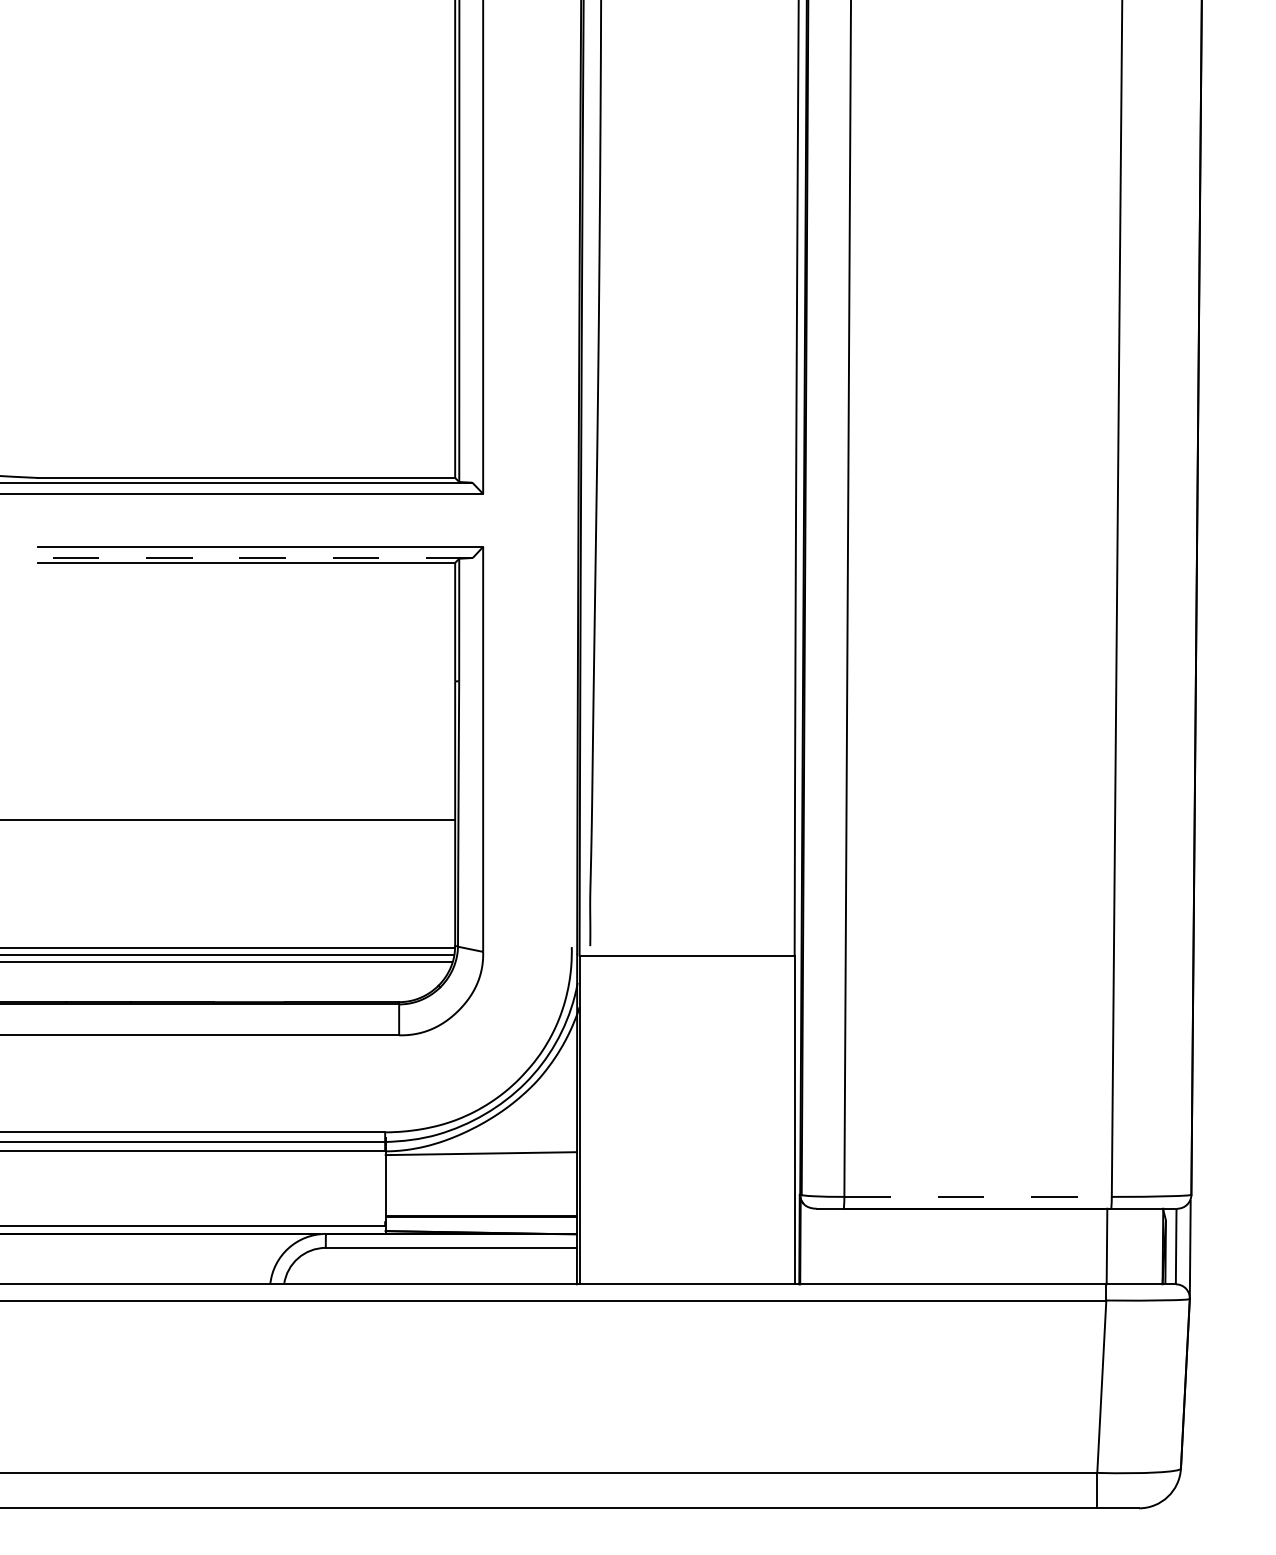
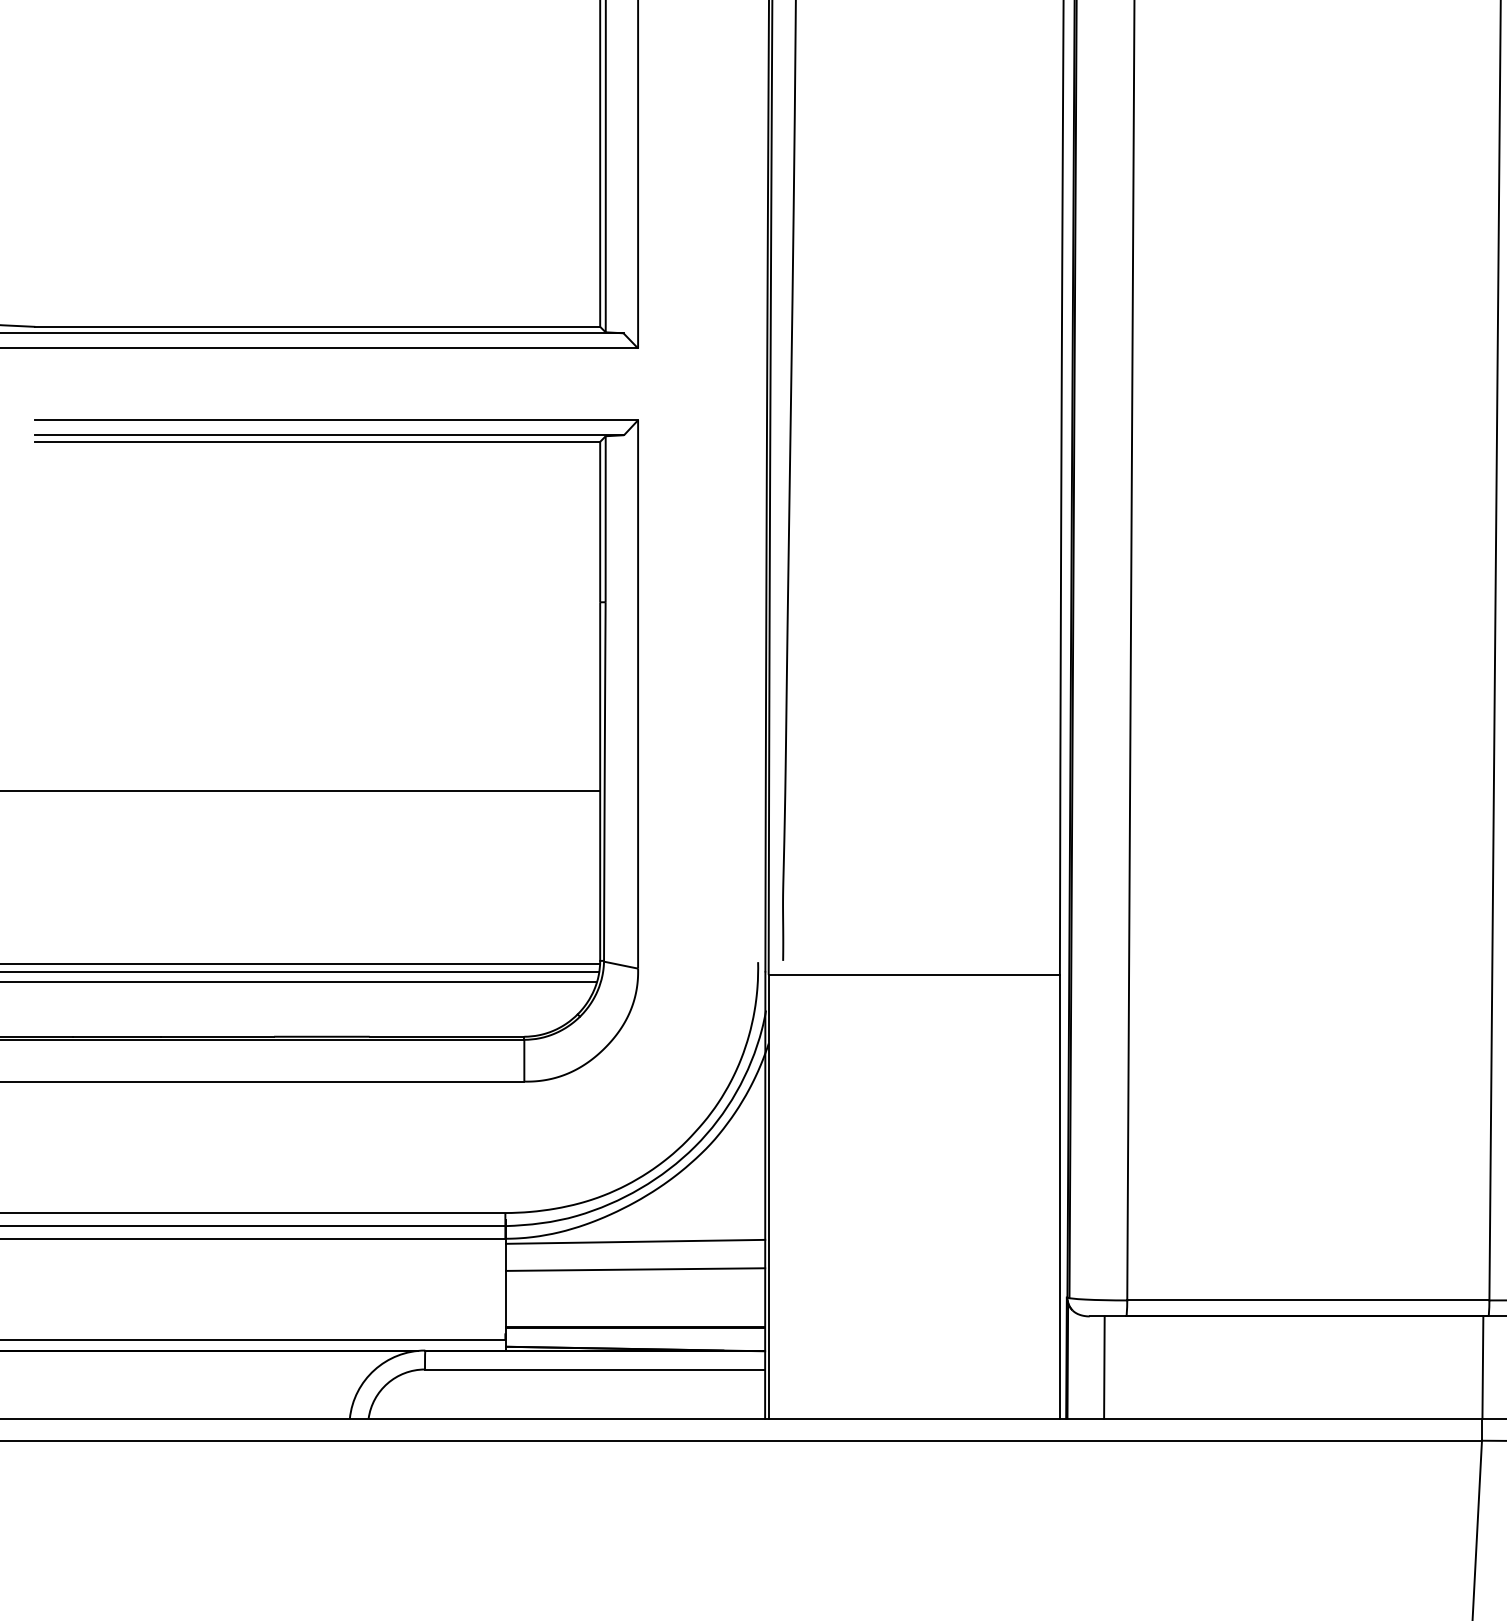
line: (254, 557) -> (328, 434), dashed -> solid
line: (481, 1174) -> (635, 1270), added
line: (978, 1196) -> (1308, 1299), dashed -> solid
line: (827, 1246) -> (1104, 1367), added

